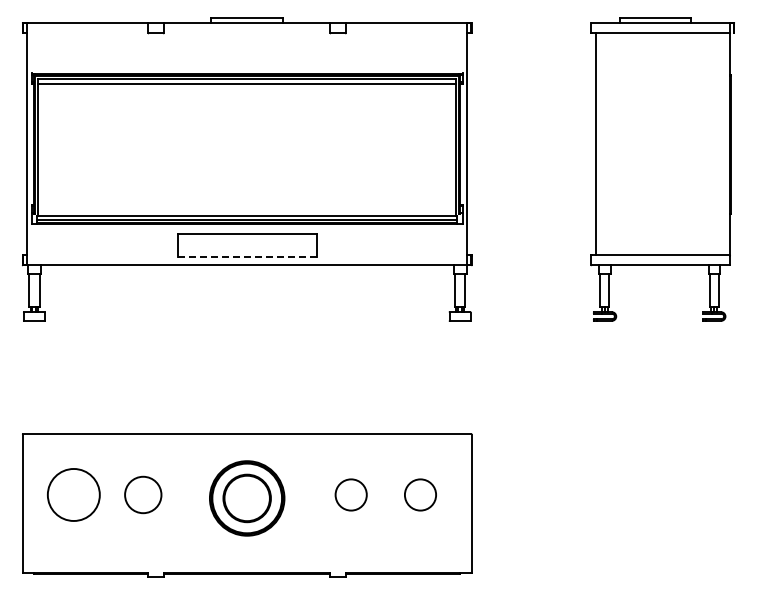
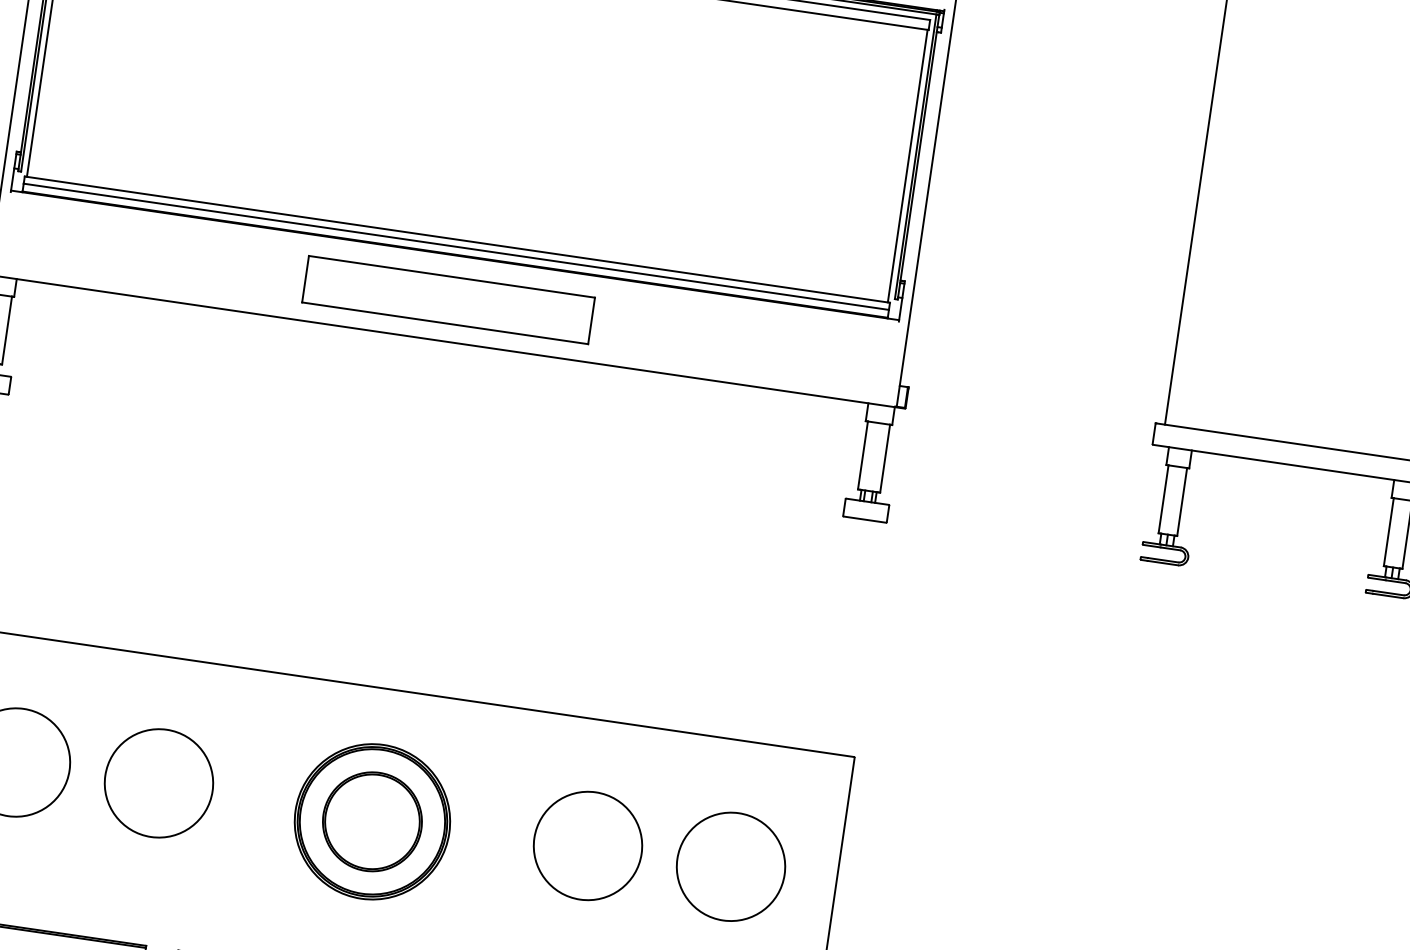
line: (246, 256) -> (443, 322), dashed -> solid
circle: (143, 494) -> (159, 782), size x1.43
circle: (351, 494) -> (588, 845), size x1.67
circle: (420, 494) -> (731, 865), size x1.67

